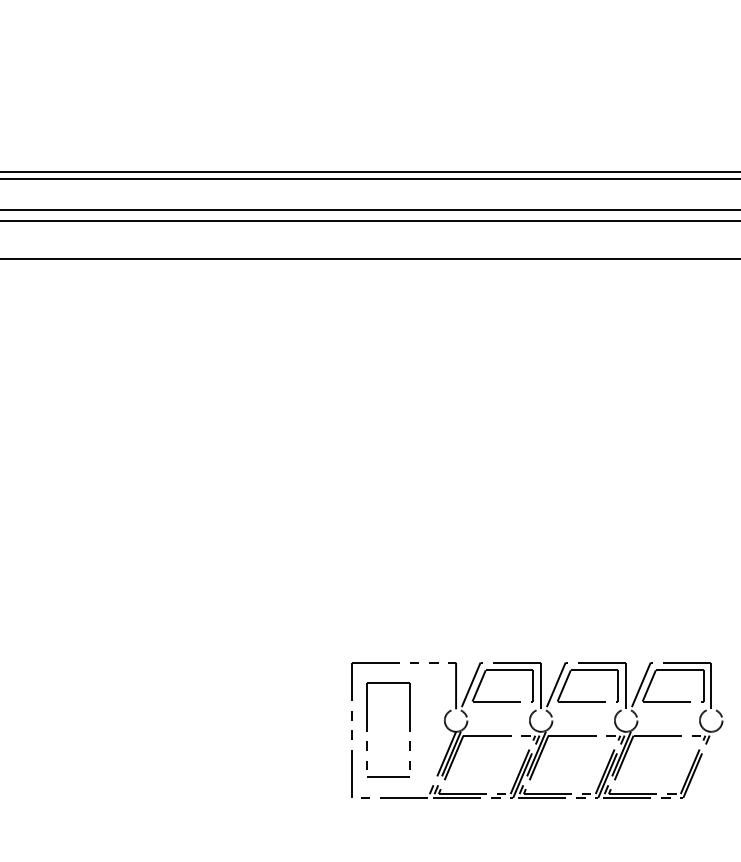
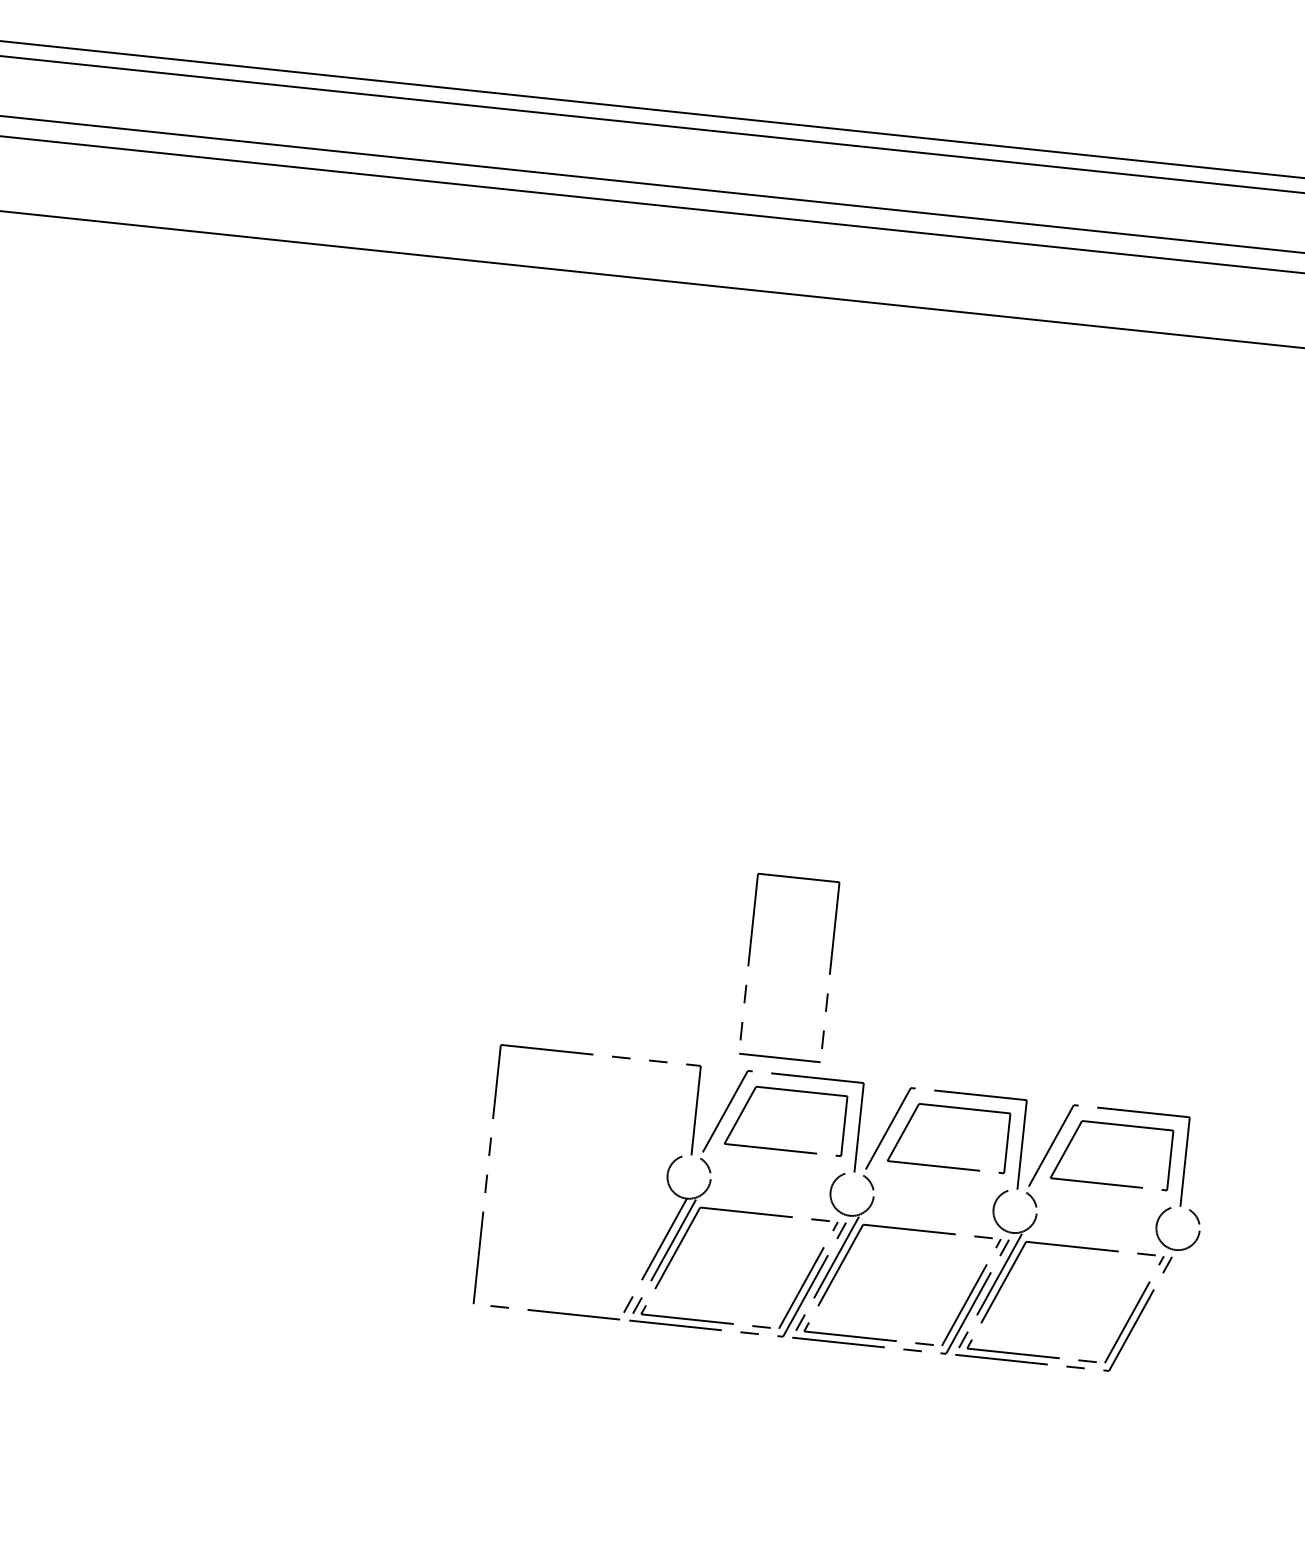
part: (367, 729) -> (749, 962), moved

